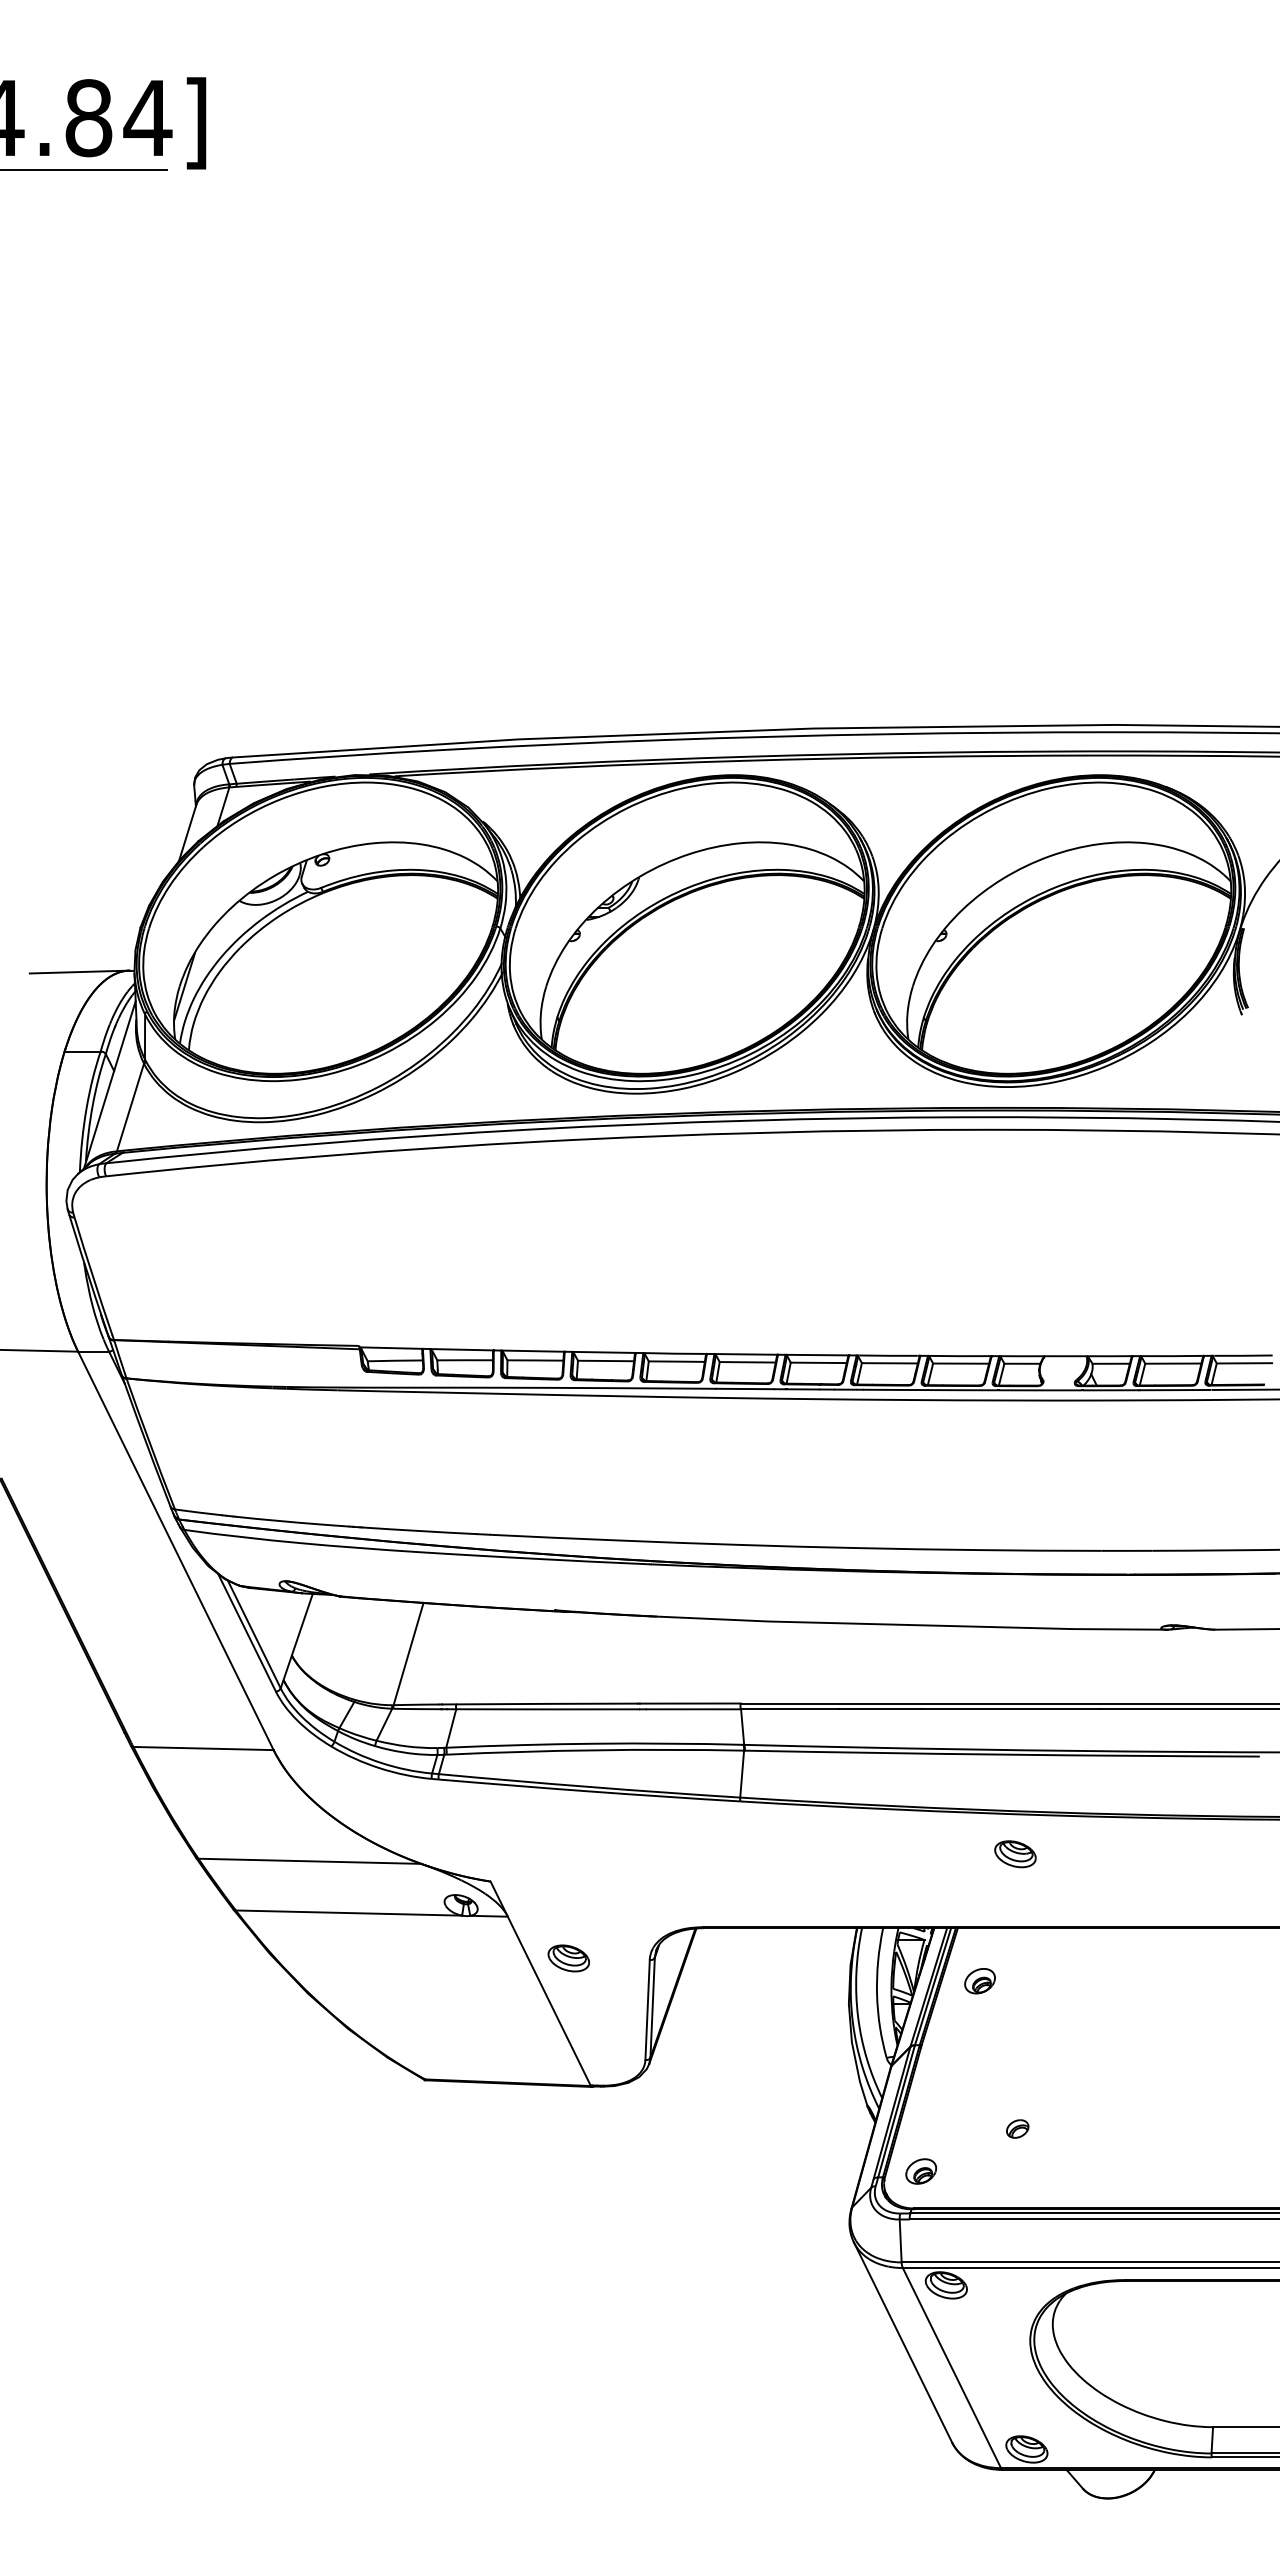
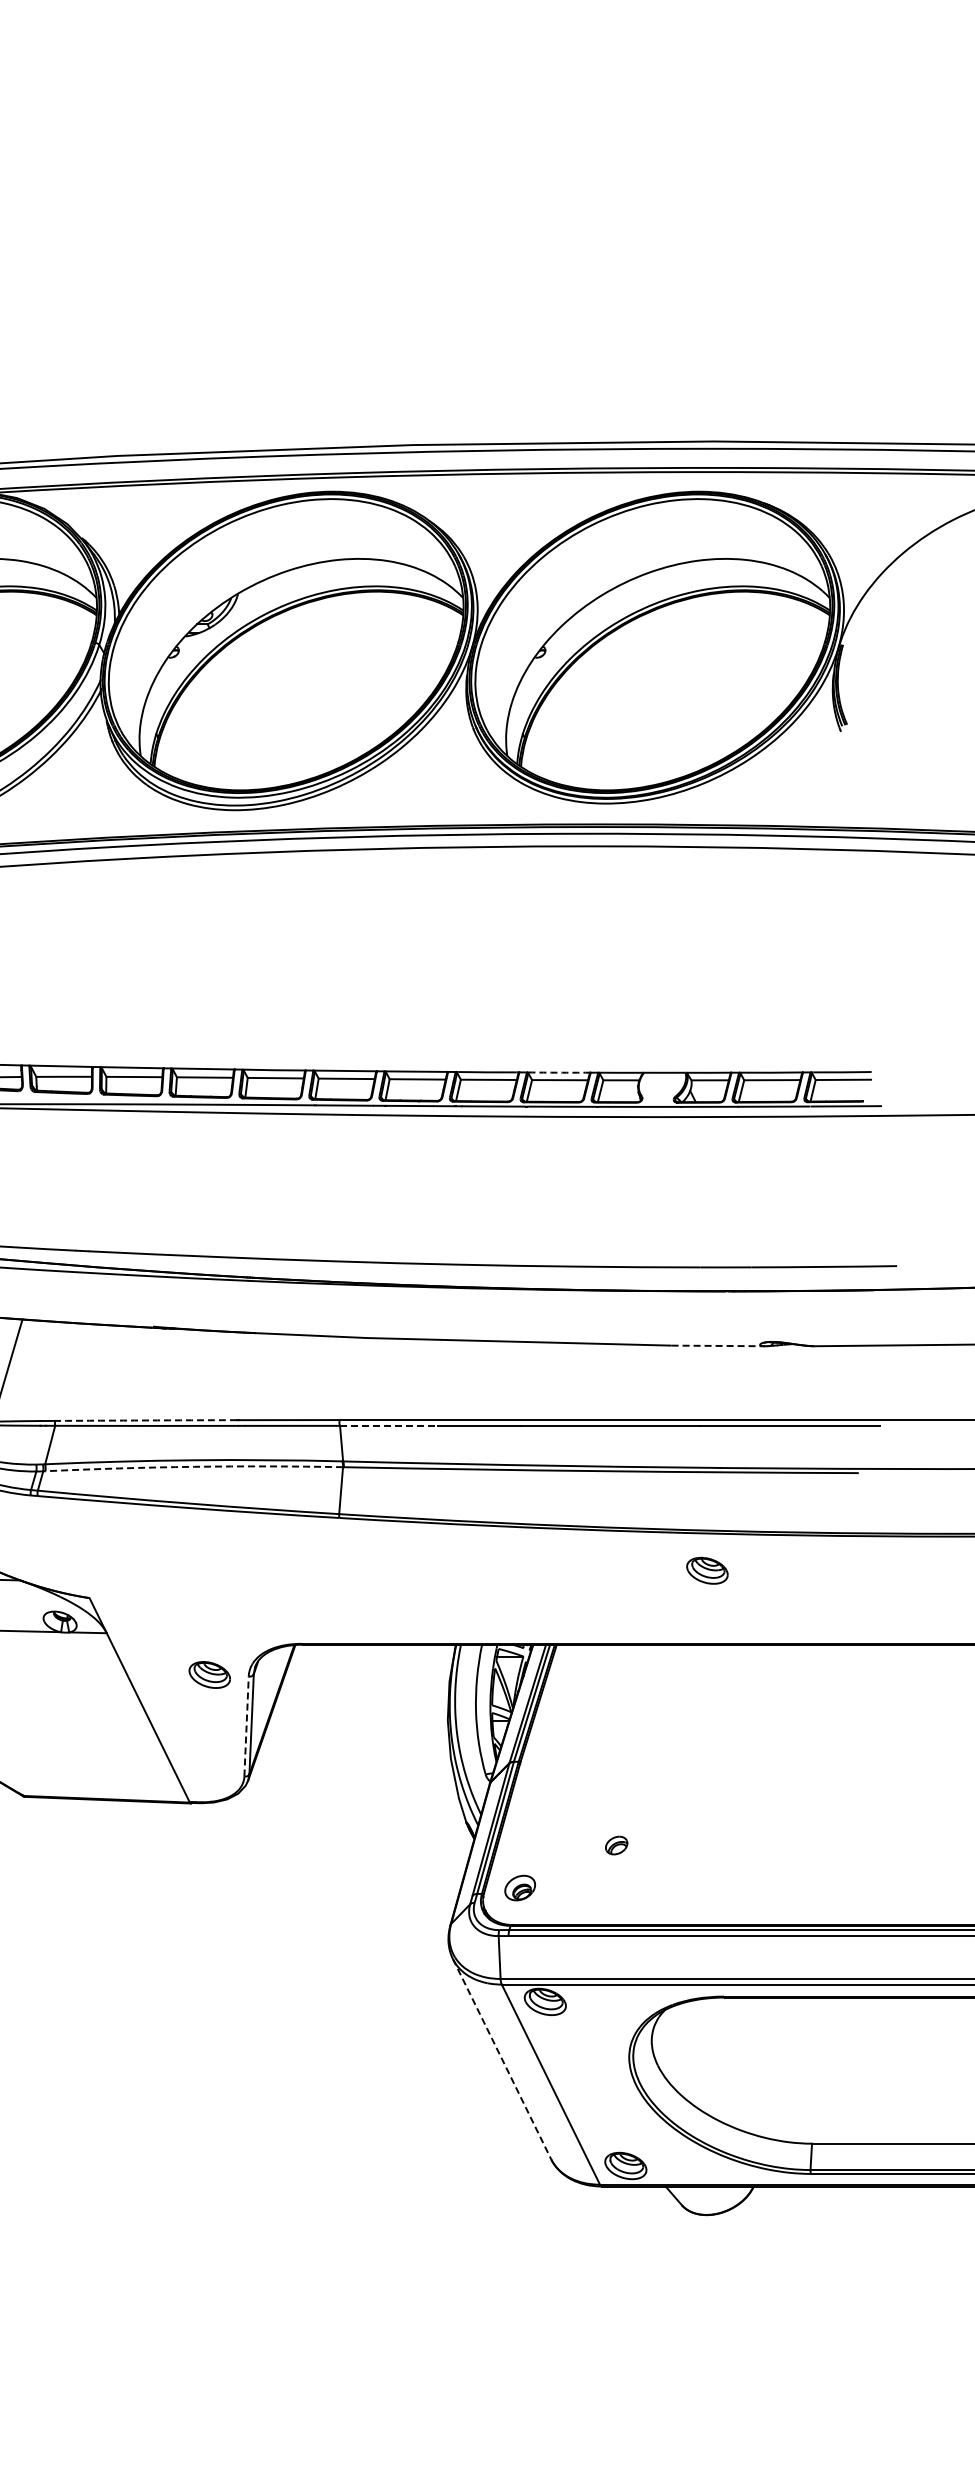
arc: (959, 1356) -> (558, 1073), solid -> dashed
line: (1119, 1629) -> (718, 1346), solid -> dashed
arc: (547, 1703) -> (146, 1420), solid -> dashed
line: (789, 1709) -> (388, 1426), solid -> dashed
arc: (595, 1750) -> (194, 1467), solid -> dashed
part: (1015, 1854) -> (707, 1571), moved
part: (568, 1958) -> (209, 1675), moved
part: (979, 1981) -> (578, 1698), removed
line: (647, 2009) -> (246, 1726), solid -> dashed
line: (903, 2342) -> (502, 2059), solid -> dashed

